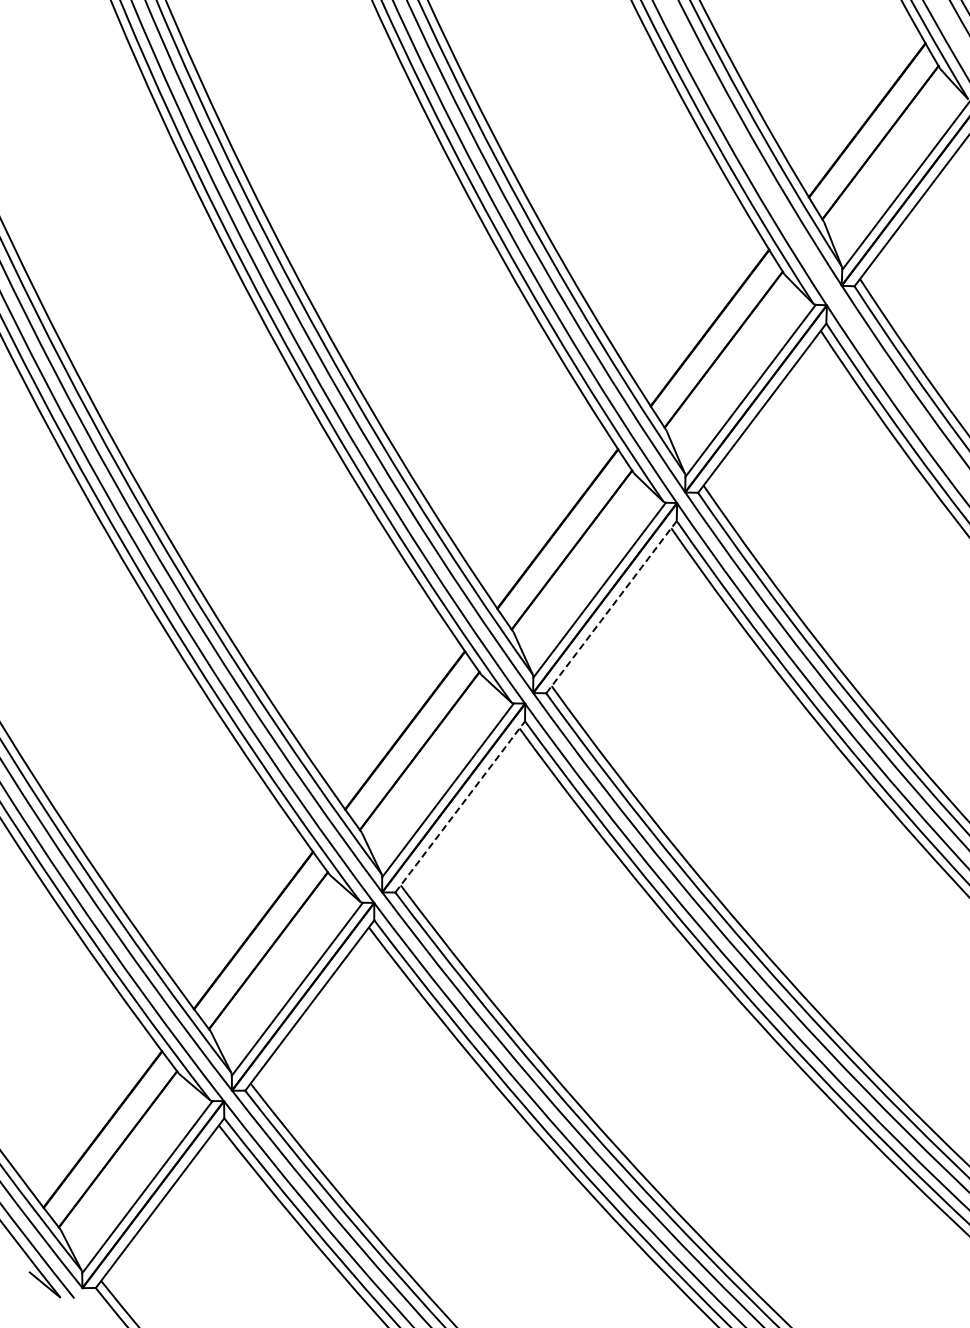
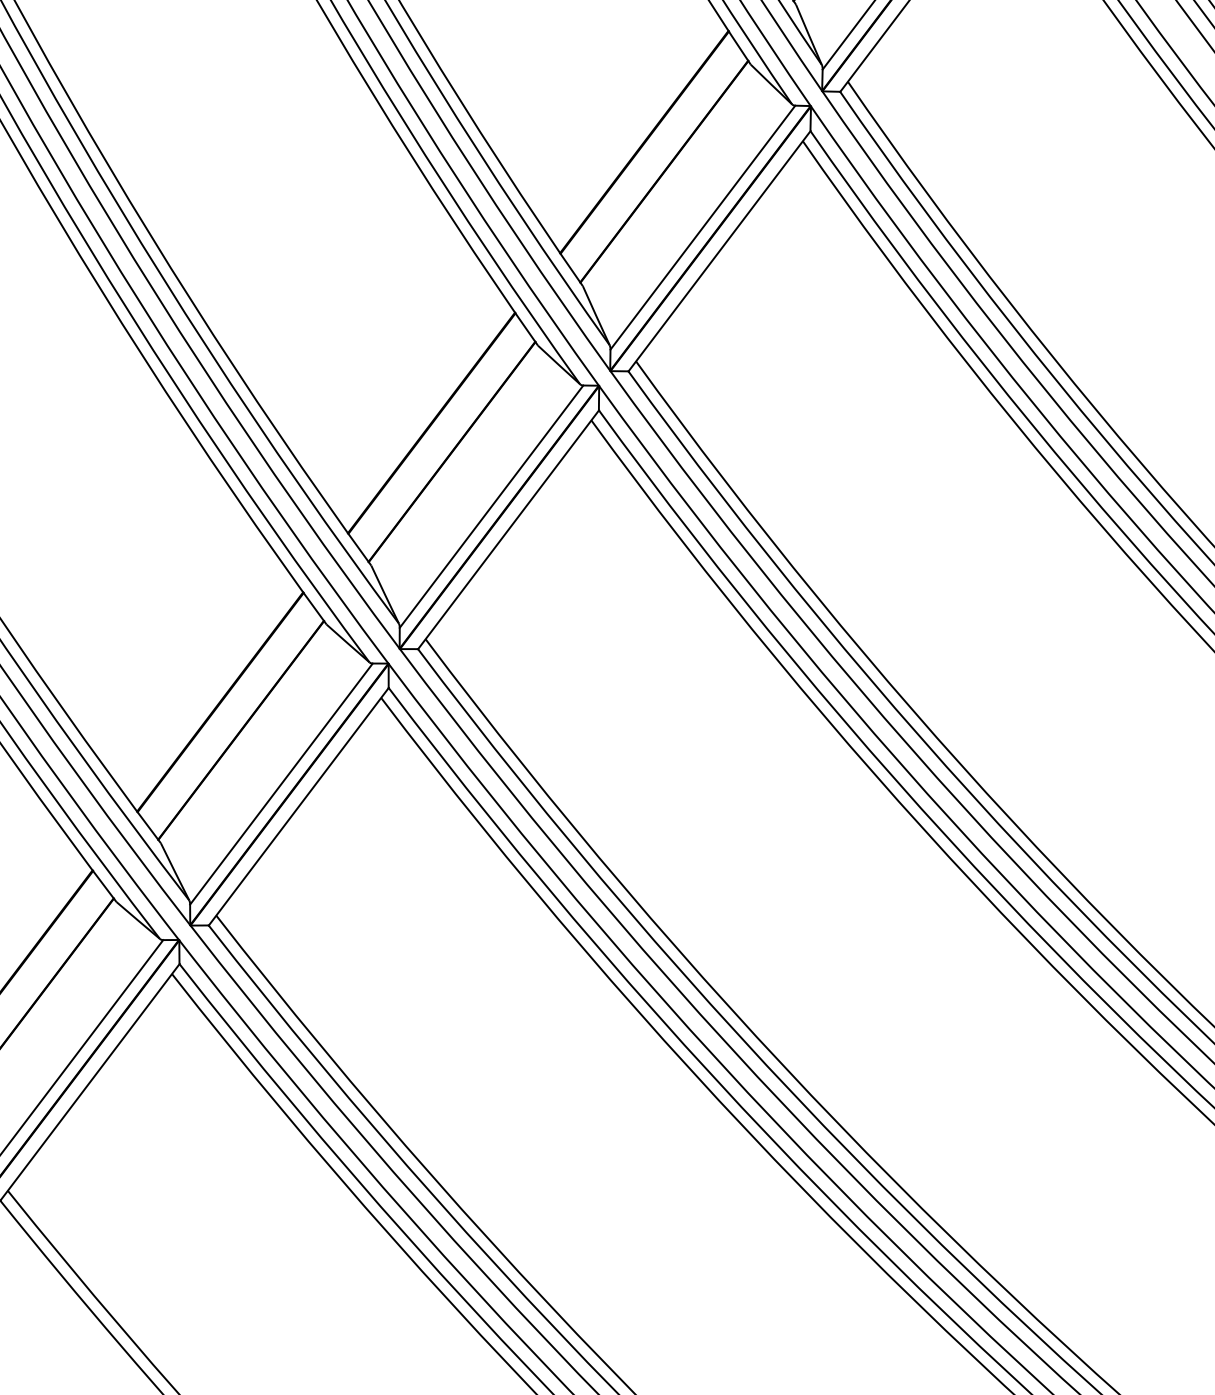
line: (611, 606) -> (719, 250), dashed -> solid
line: (460, 806) -> (508, 529), dashed -> solid

